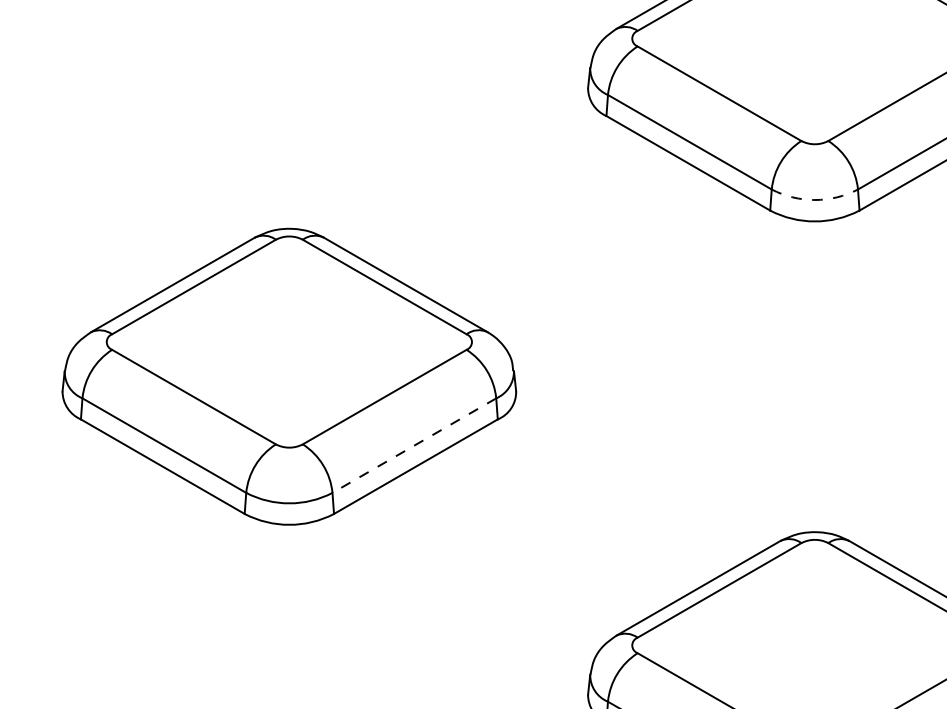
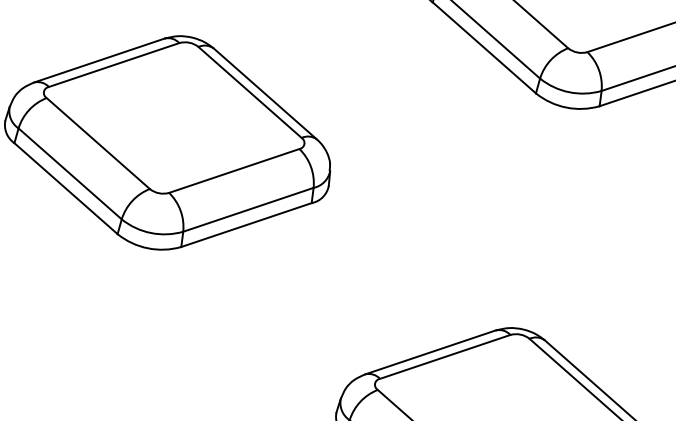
arc: (814, 200) -> (568, 92), dashed -> solid
line: (414, 445) -> (248, 209), dashed -> solid

